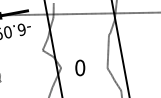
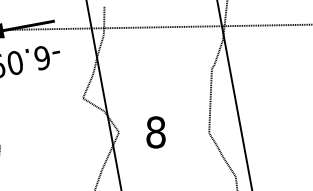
text: (80, 67) -> (156, 131), 0 -> 8

